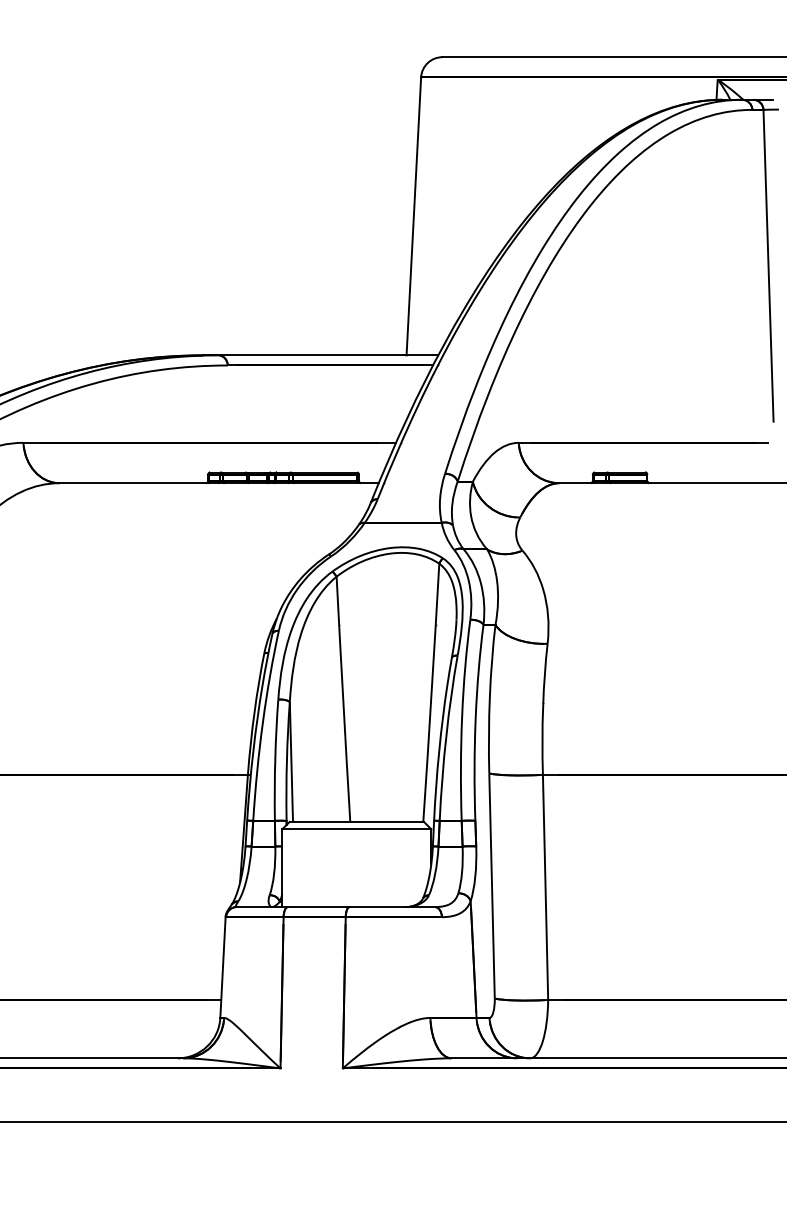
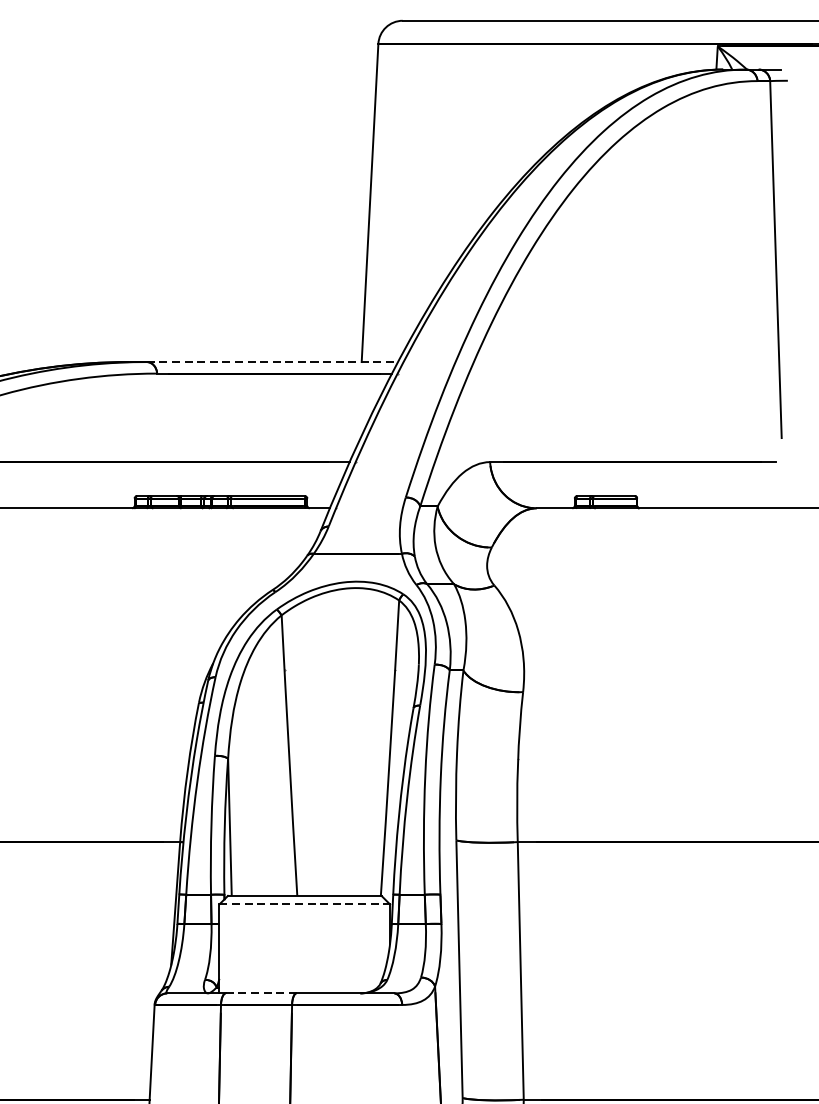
line: (328, 355) -> (272, 362), solid -> dashed
line: (356, 829) -> (304, 904), solid -> dashed
line: (318, 907) -> (260, 993), solid -> dashed

